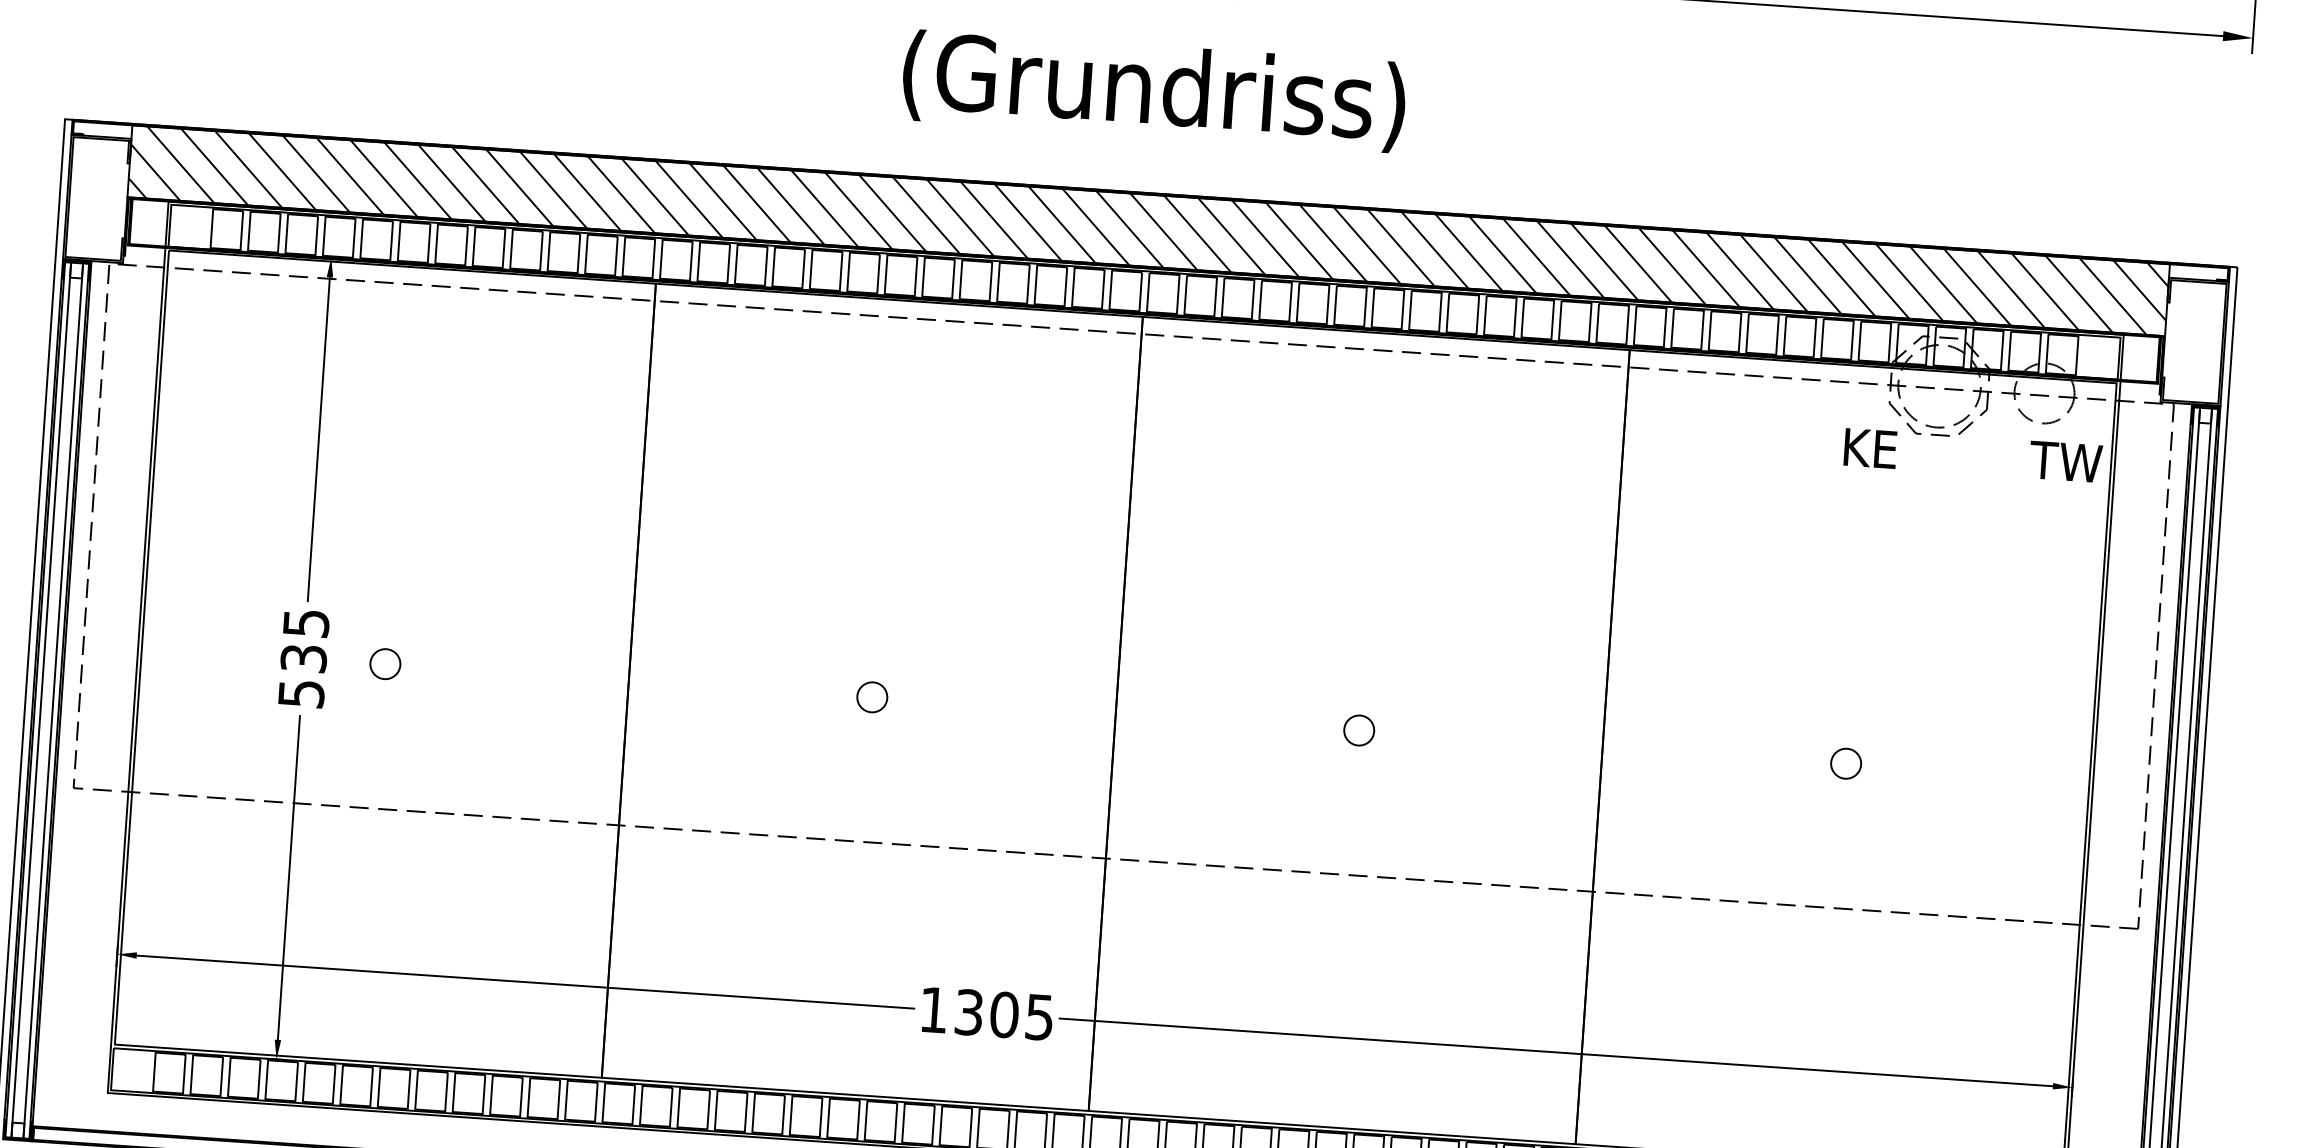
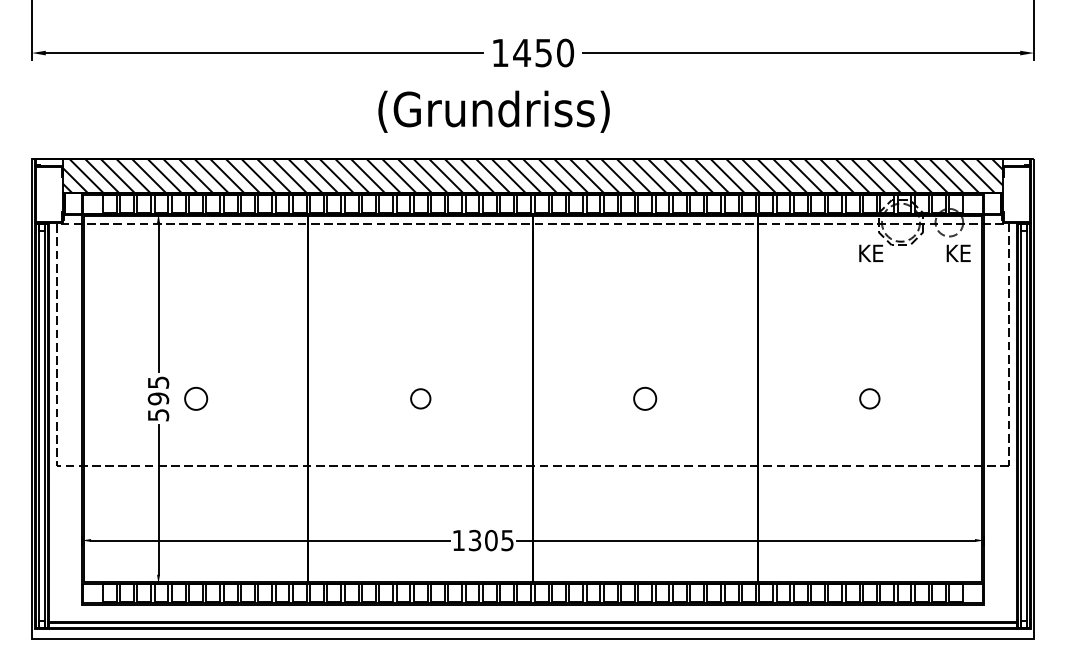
text: (1152, 90) -> (493, 111), moved
text: (2064, 459) -> (960, 252), TW -> KE
text: (303, 657) -> (158, 398), 535 -> 595
circle: (384, 663) -> (195, 398), size x1.6
circle: (871, 696) -> (420, 398), size x1.4
circle: (1359, 729) -> (645, 398), size x1.6
circle: (1845, 762) -> (869, 398), size x1.4

